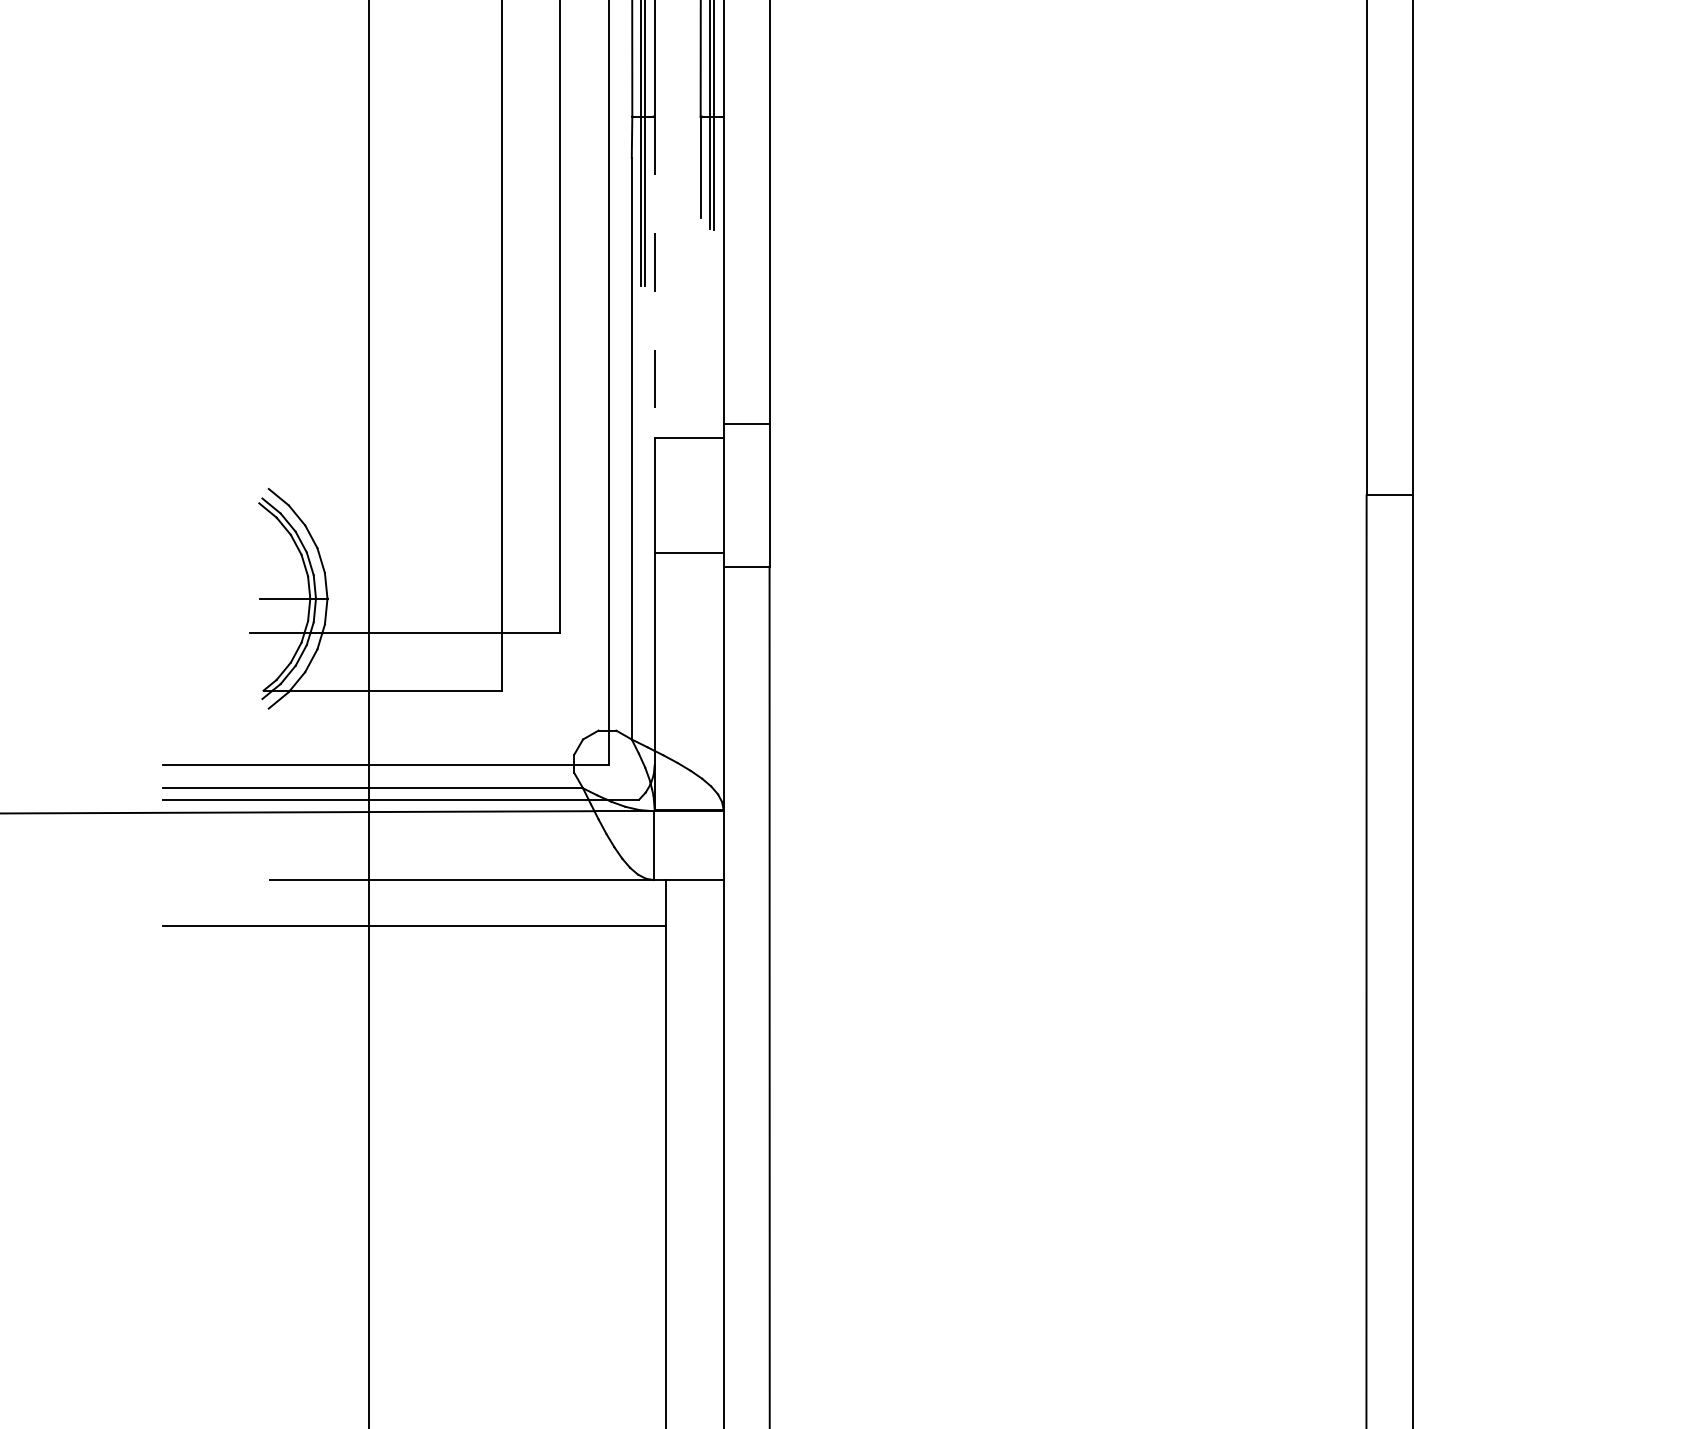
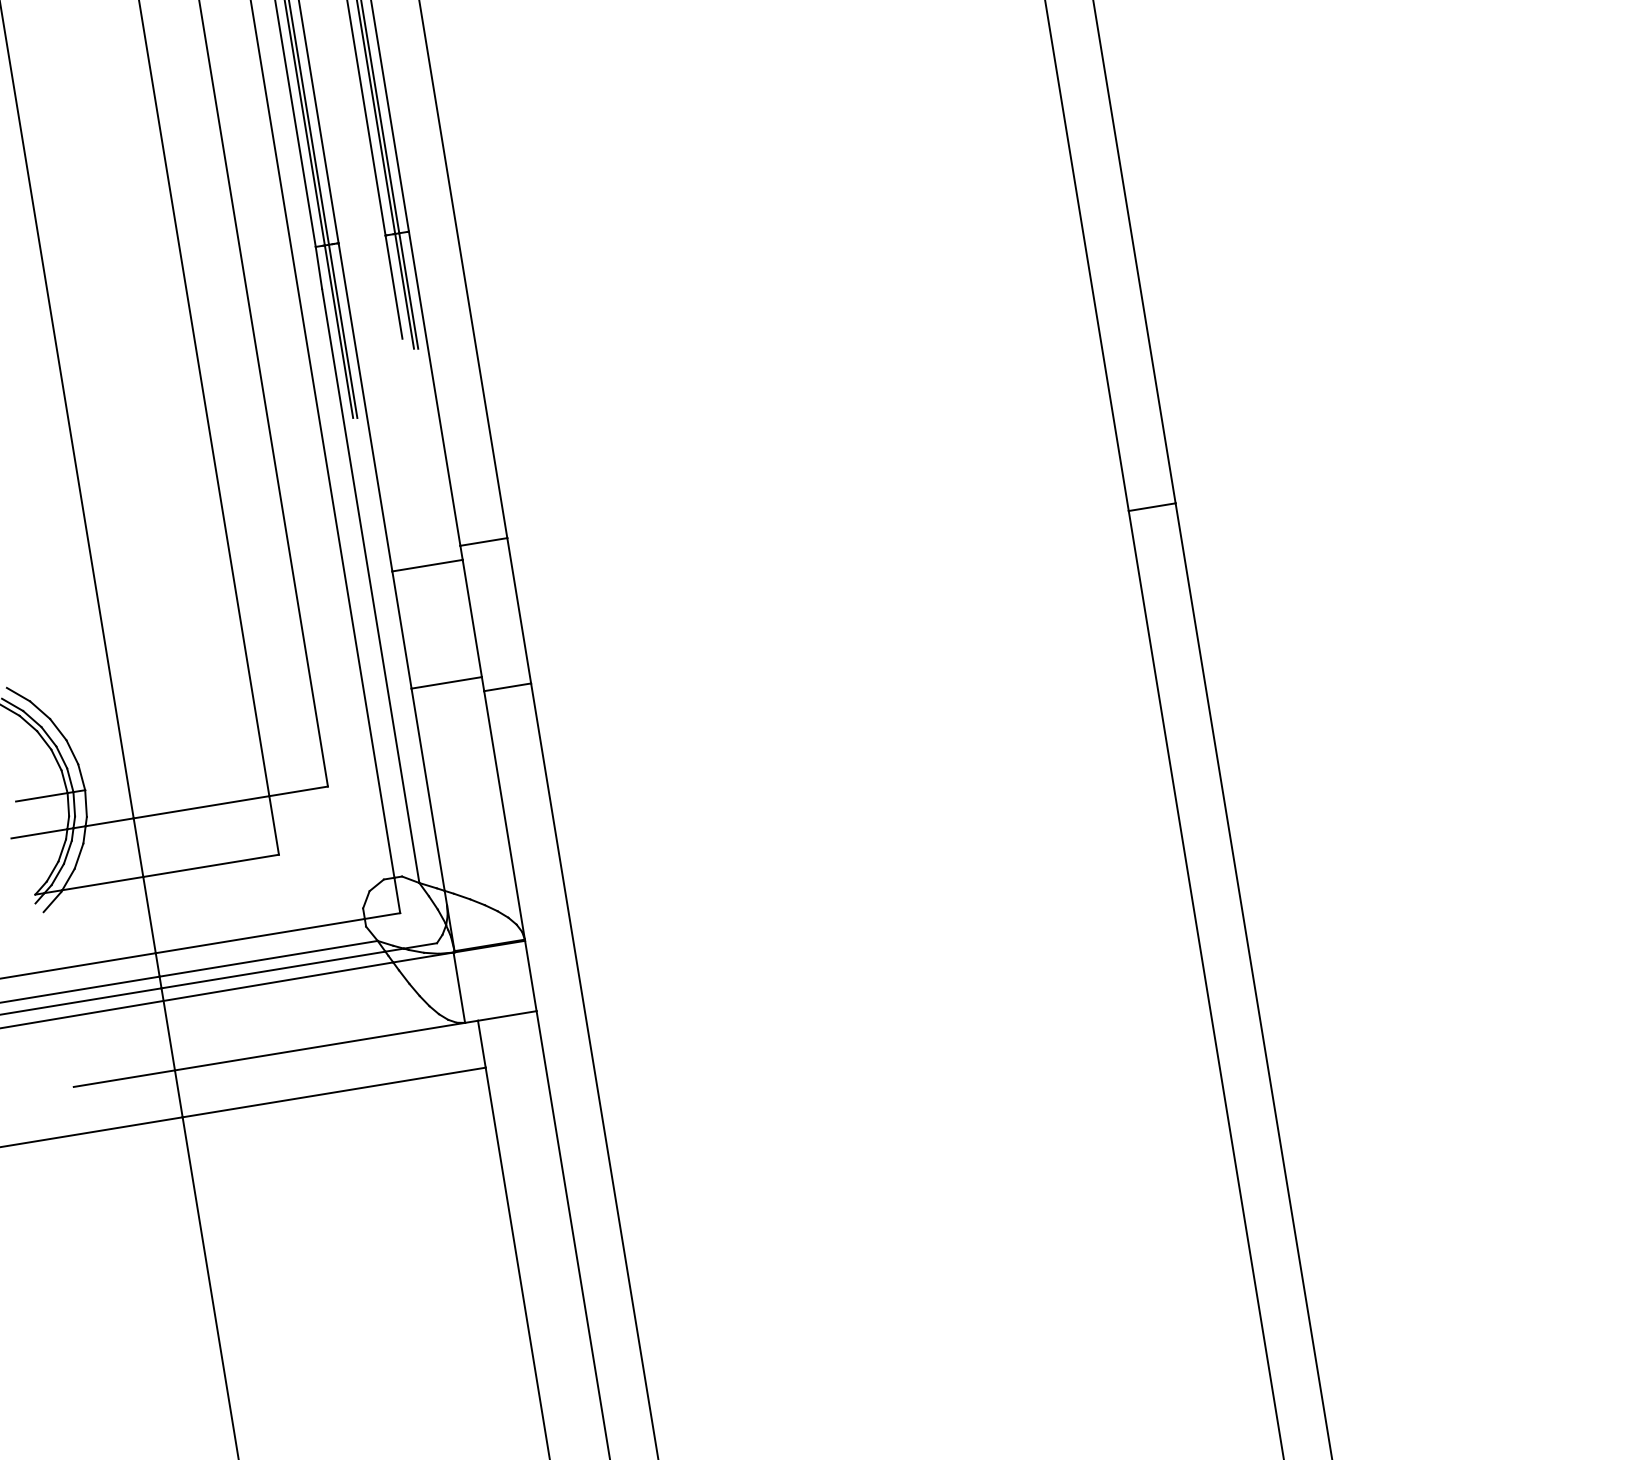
line: (654, 277) -> (365, 407), dashed -> solid

